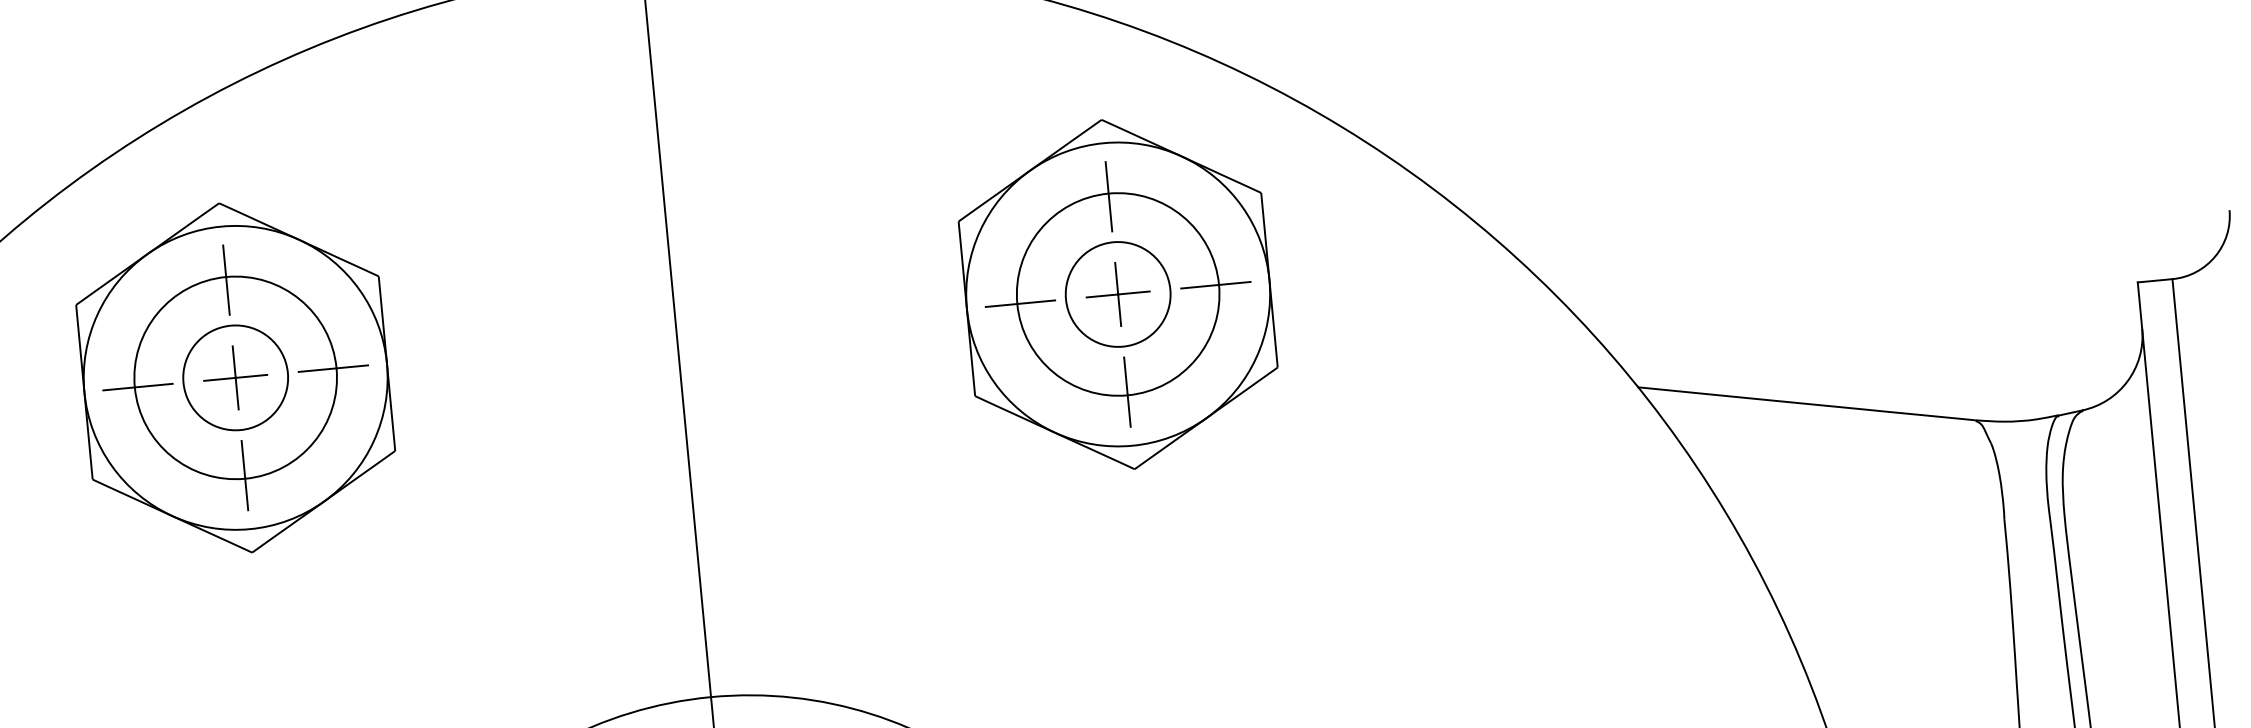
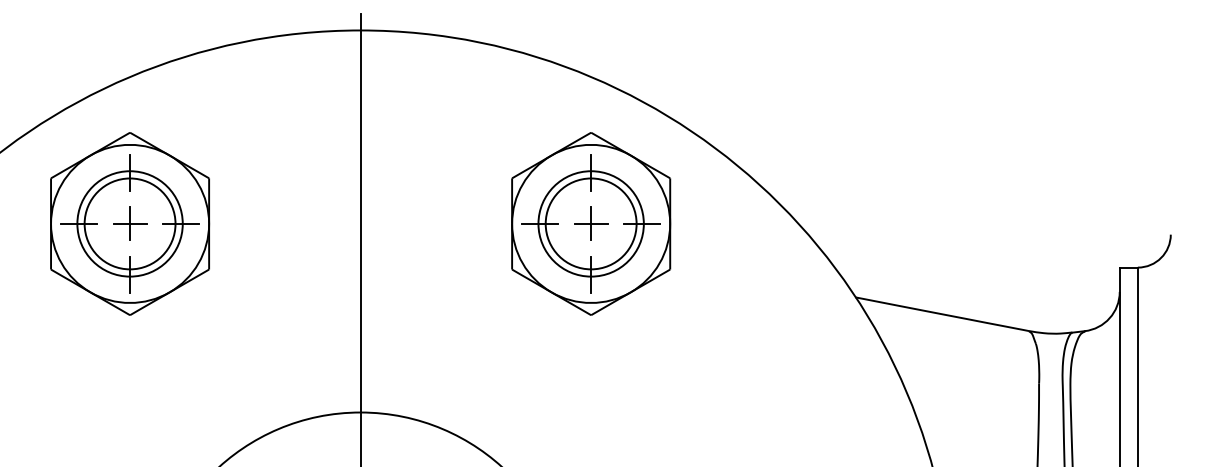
circle: (1116, 293) -> (590, 223), size x1.67
circle: (234, 377) -> (129, 223), size x1.67

